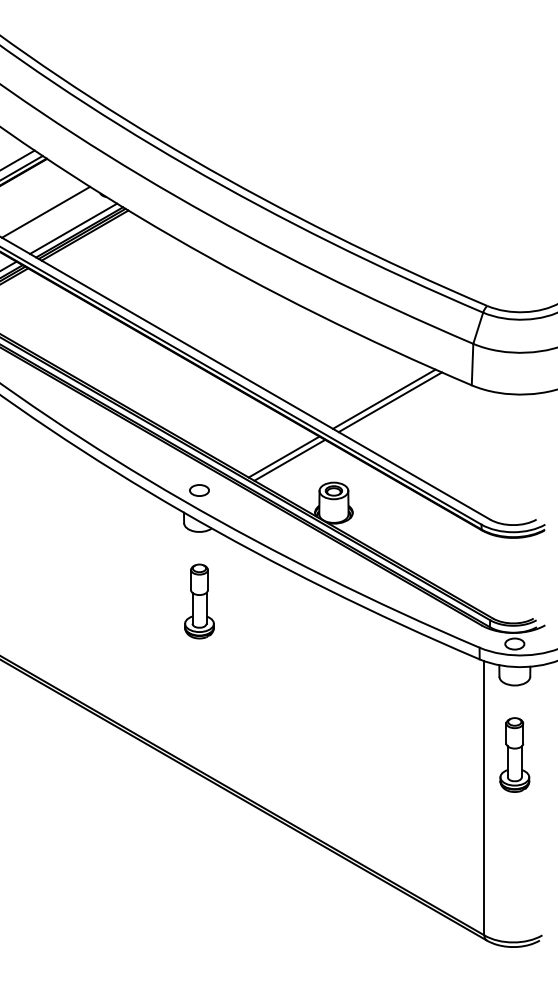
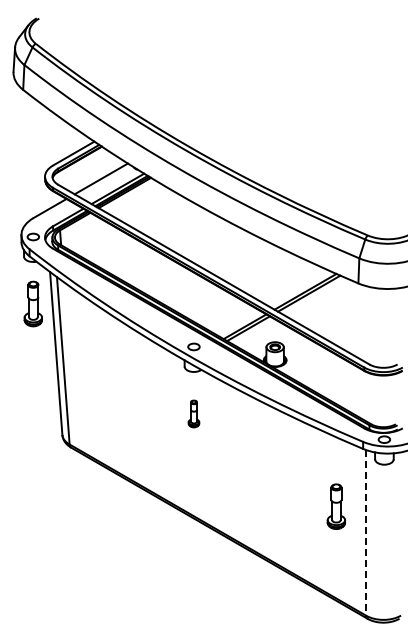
part: (198, 600) -> (193, 413), size x0.6
part: (514, 754) -> (336, 506), moved
line: (485, 797) -> (366, 532), solid -> dashed

